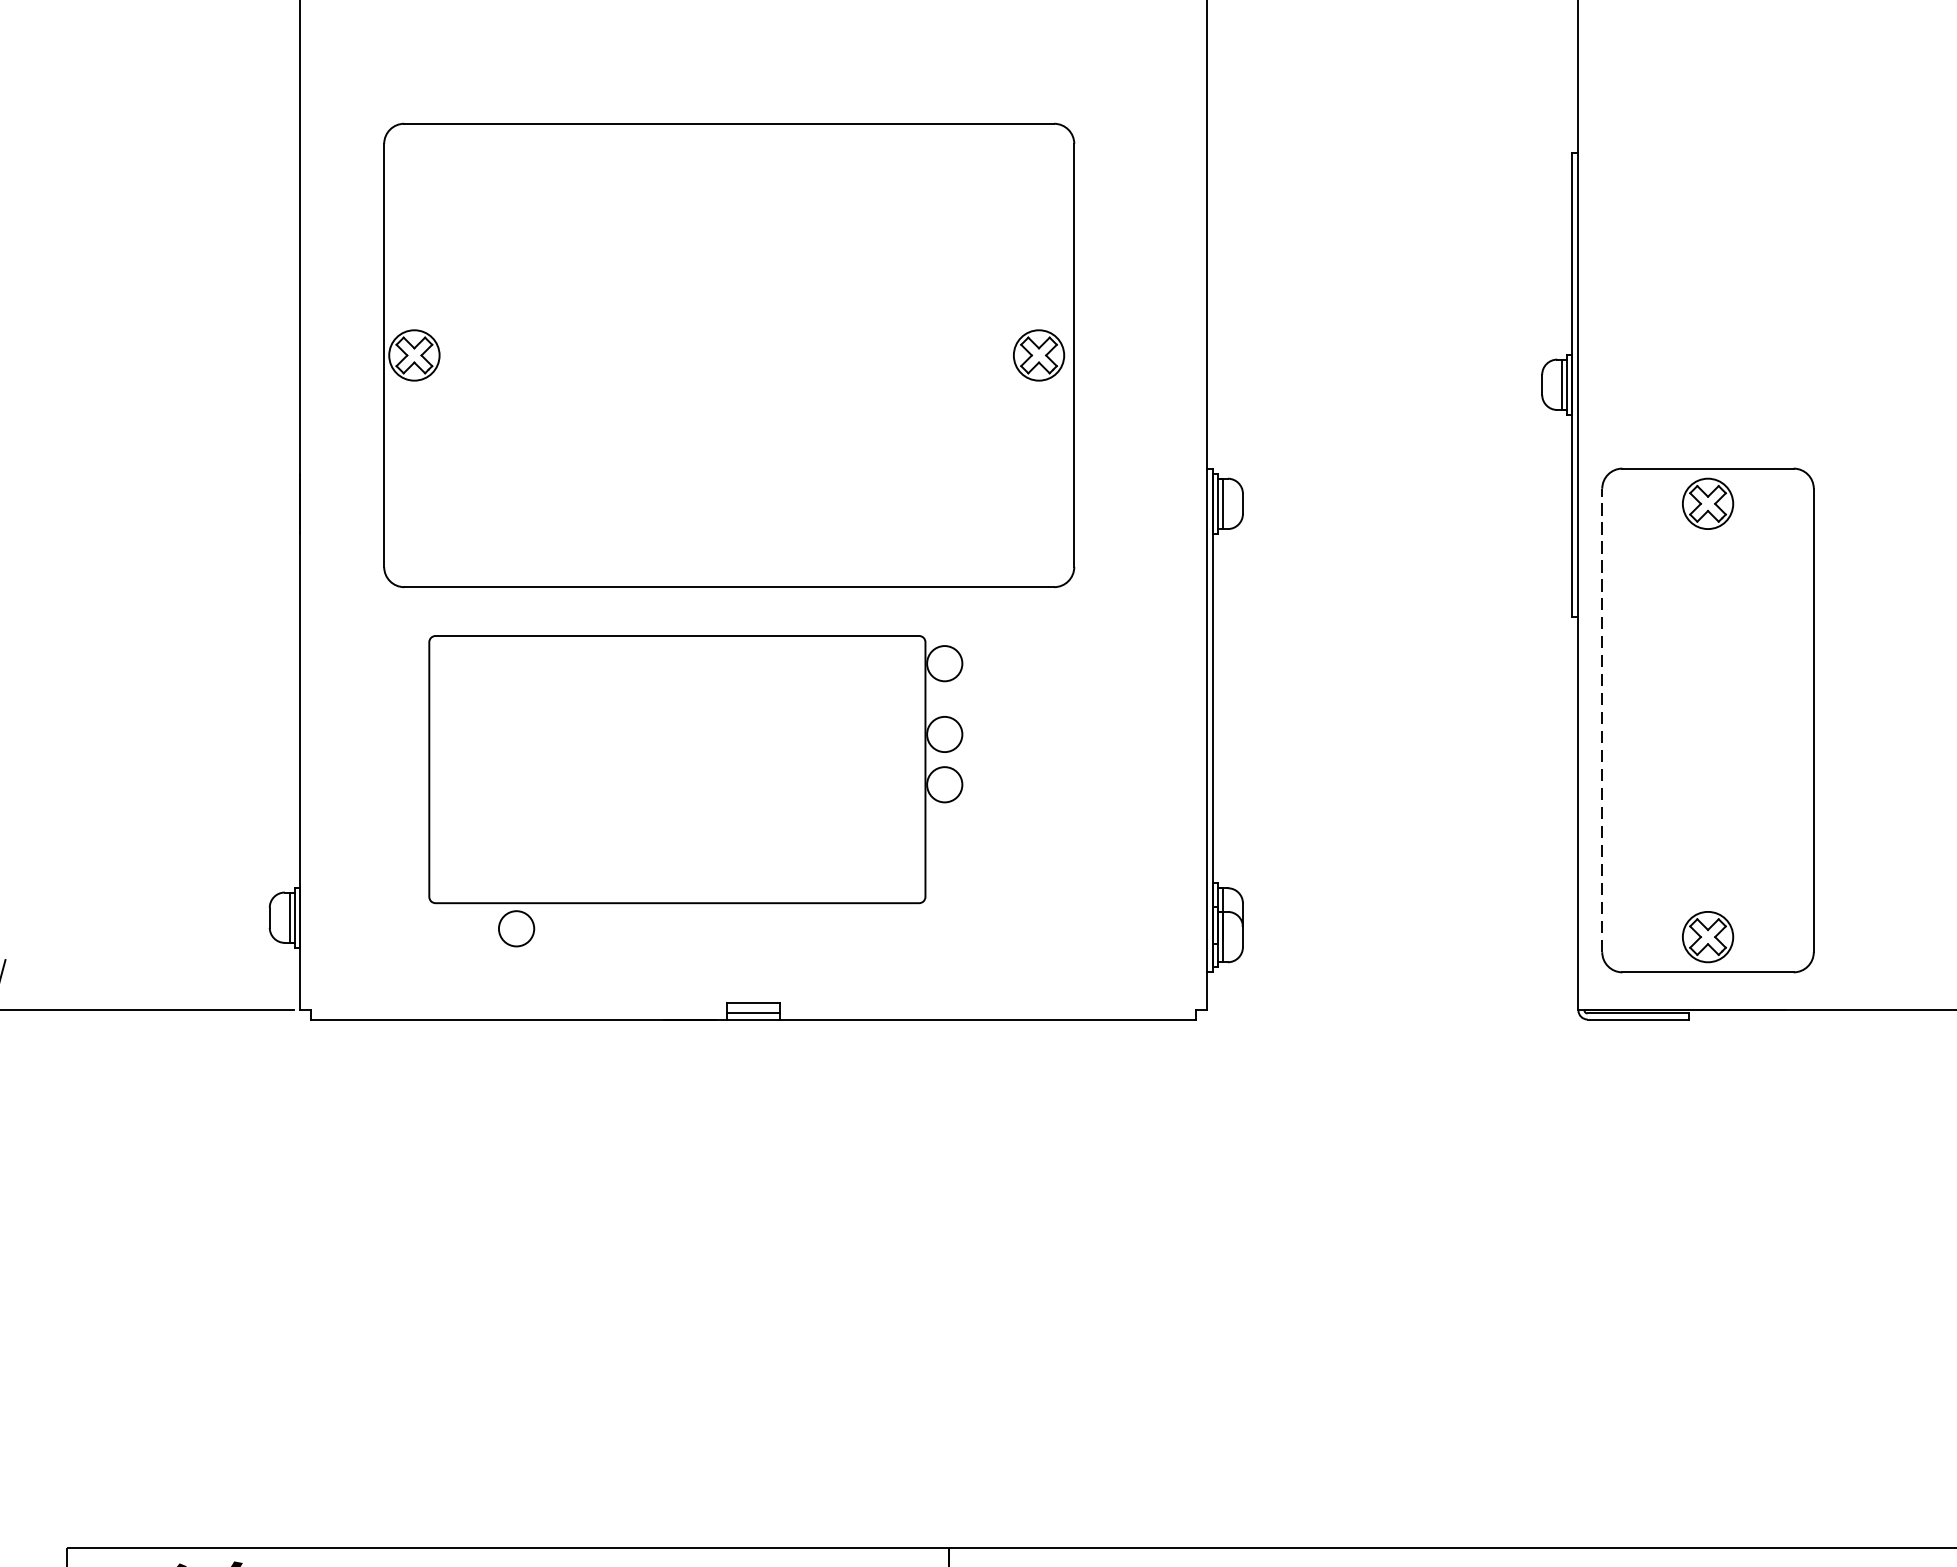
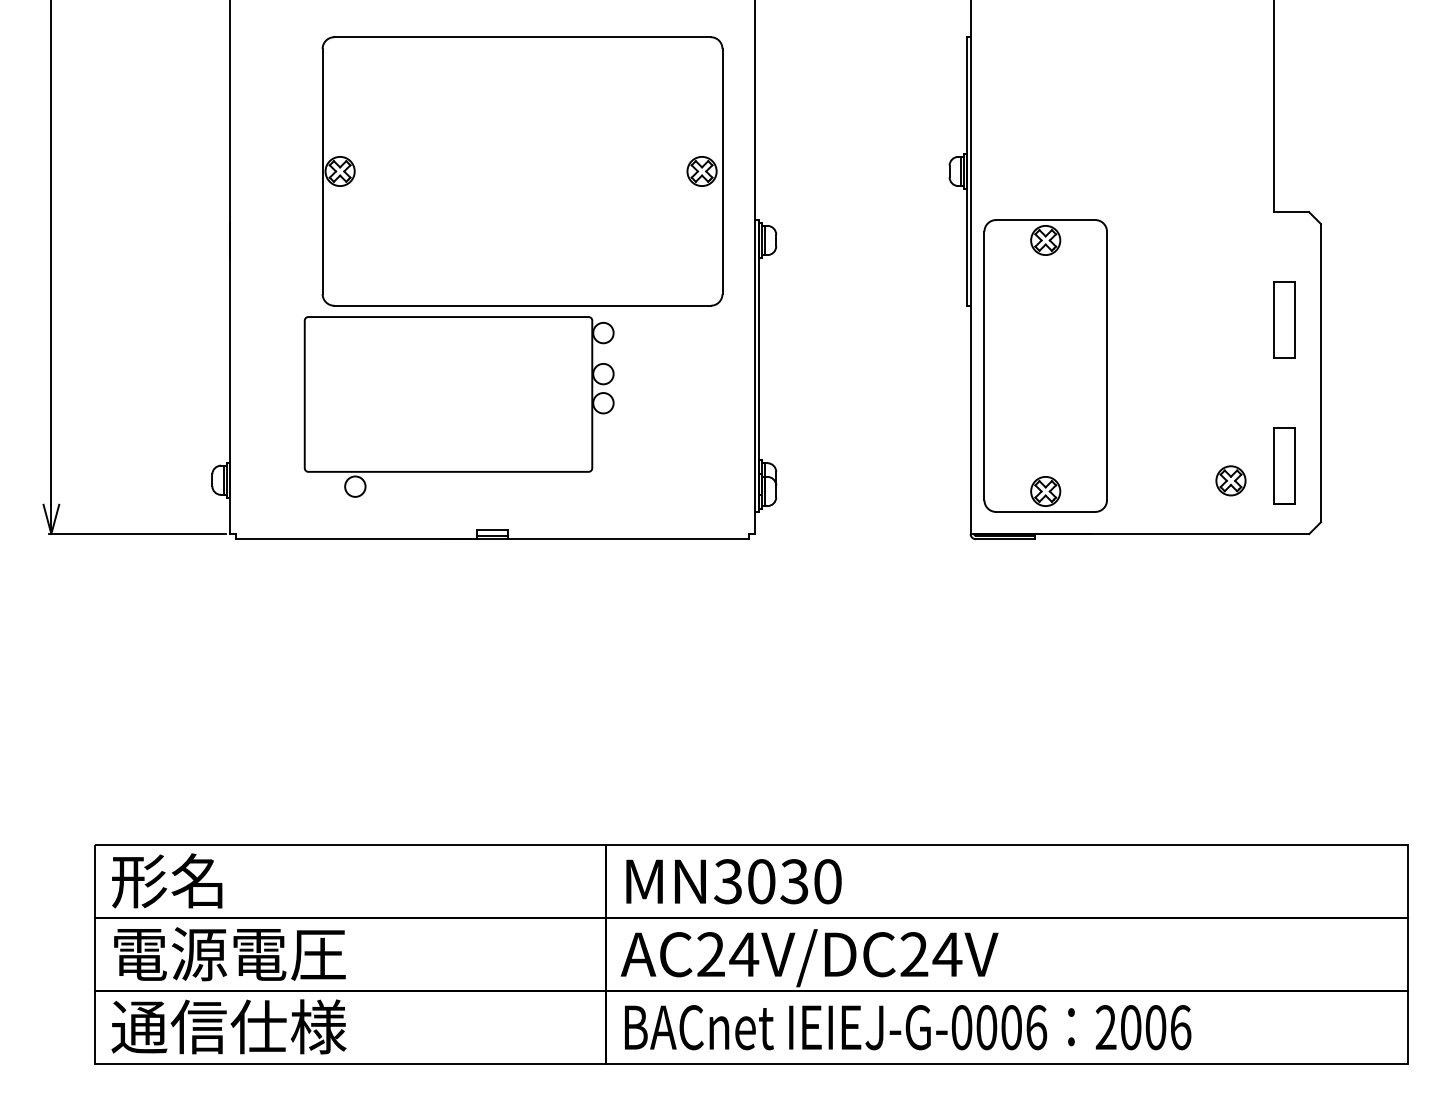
part: (729, 355) -> (522, 171), moved
line: (1602, 719) -> (984, 365), dashed -> solid

